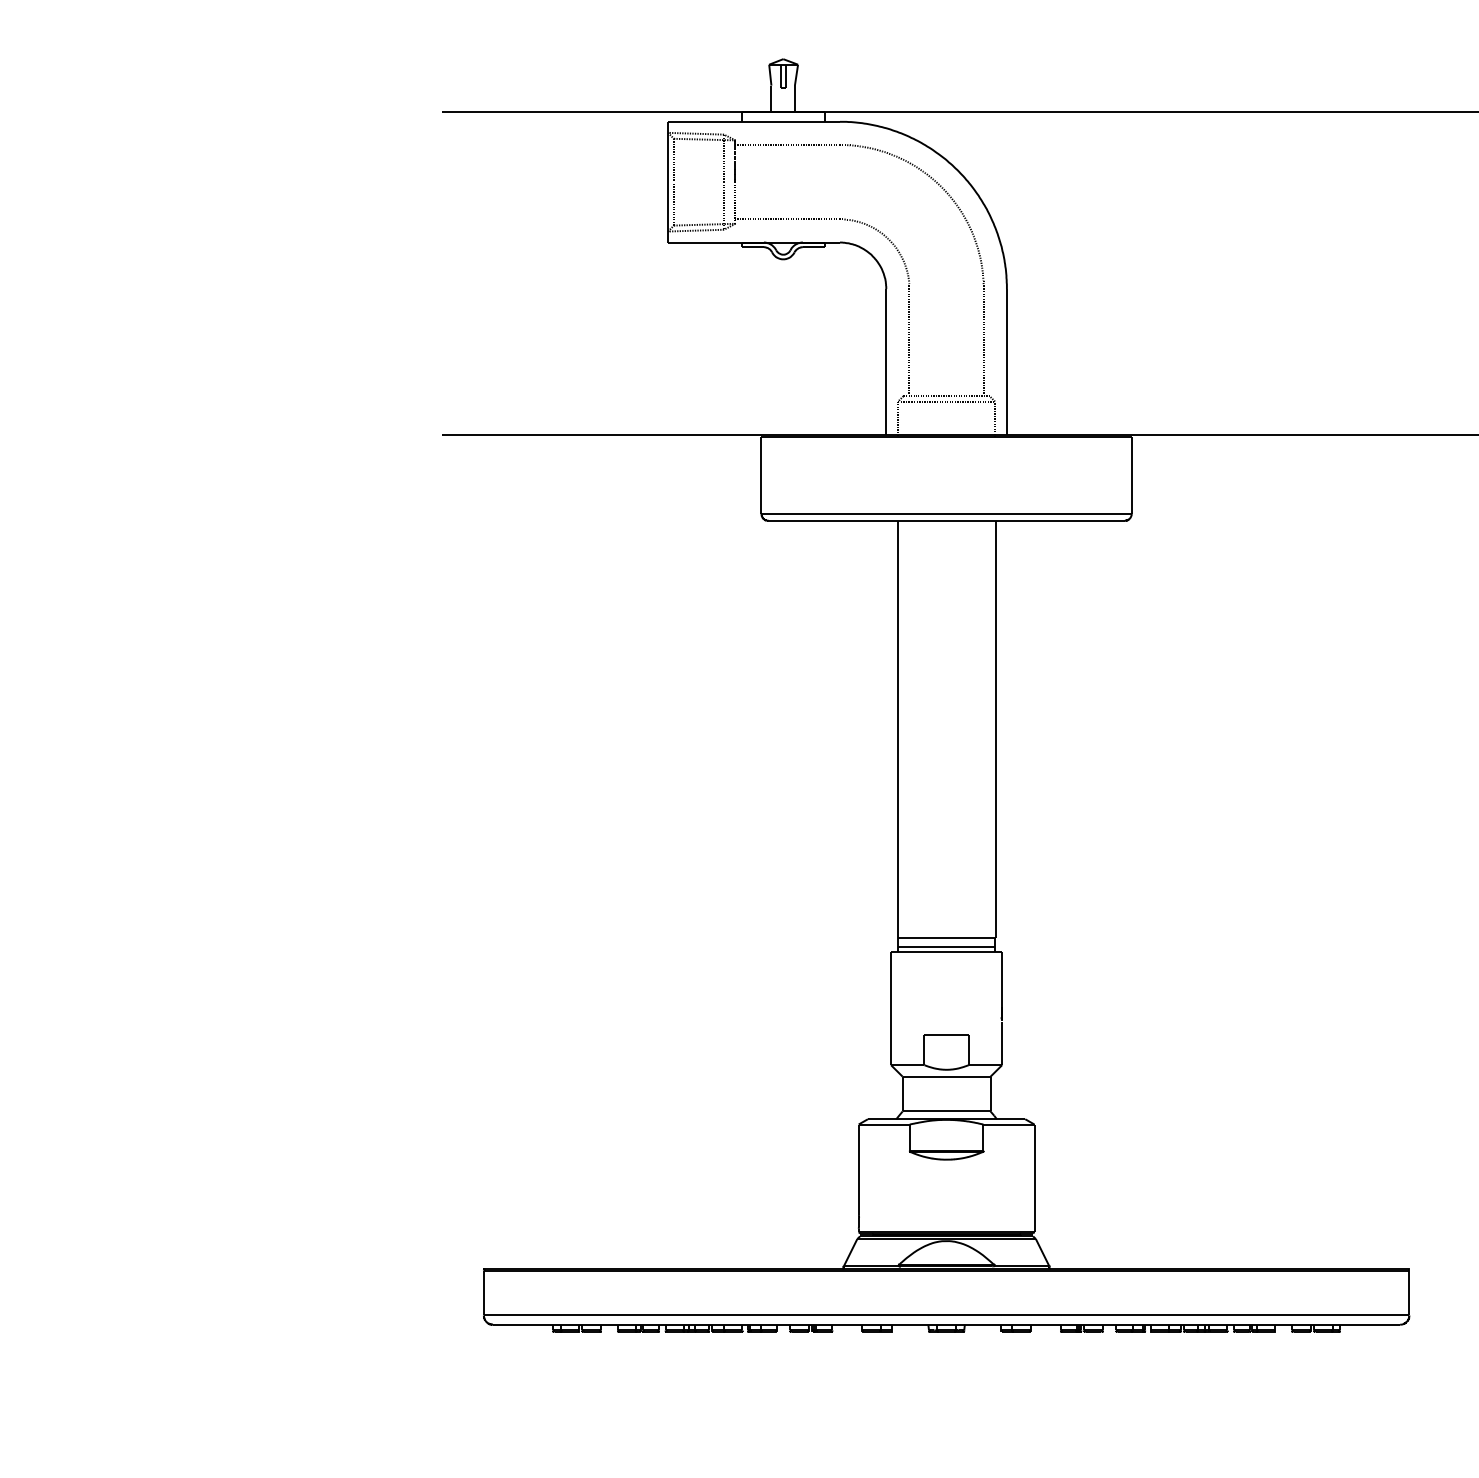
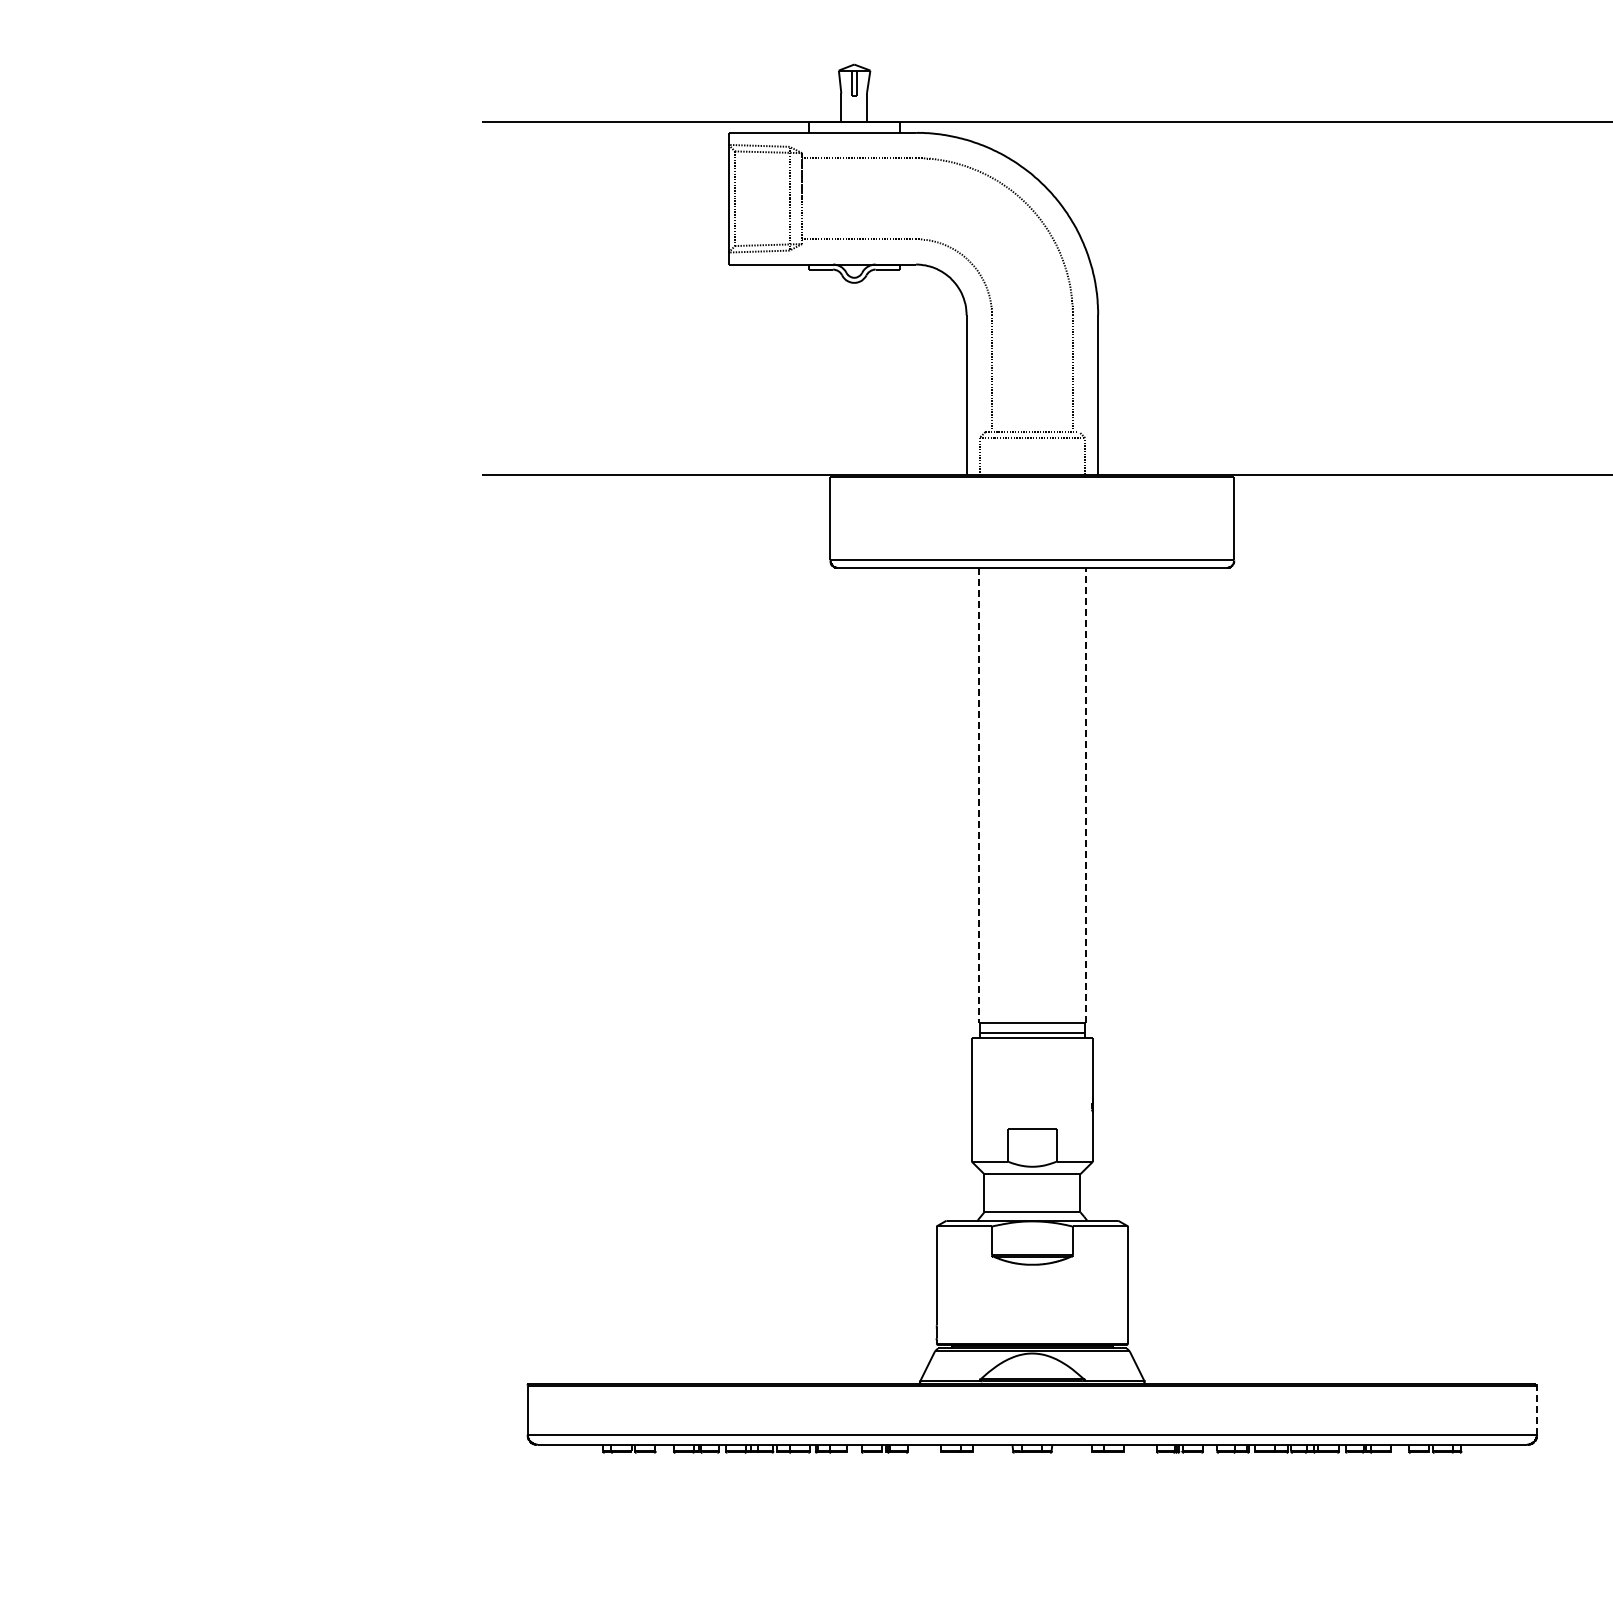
line: (995, 728) -> (1085, 794), solid -> dashed
line: (897, 729) -> (978, 795), solid -> dashed
line: (1409, 1292) -> (1537, 1409), solid -> dashed

